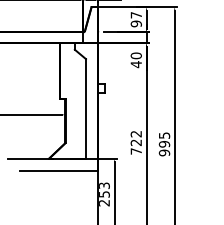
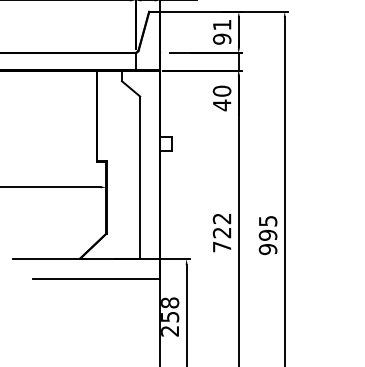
text: (135, 15) -> (220, 25), 97 -> 91
text: (104, 185) -> (170, 302), 253 -> 258

